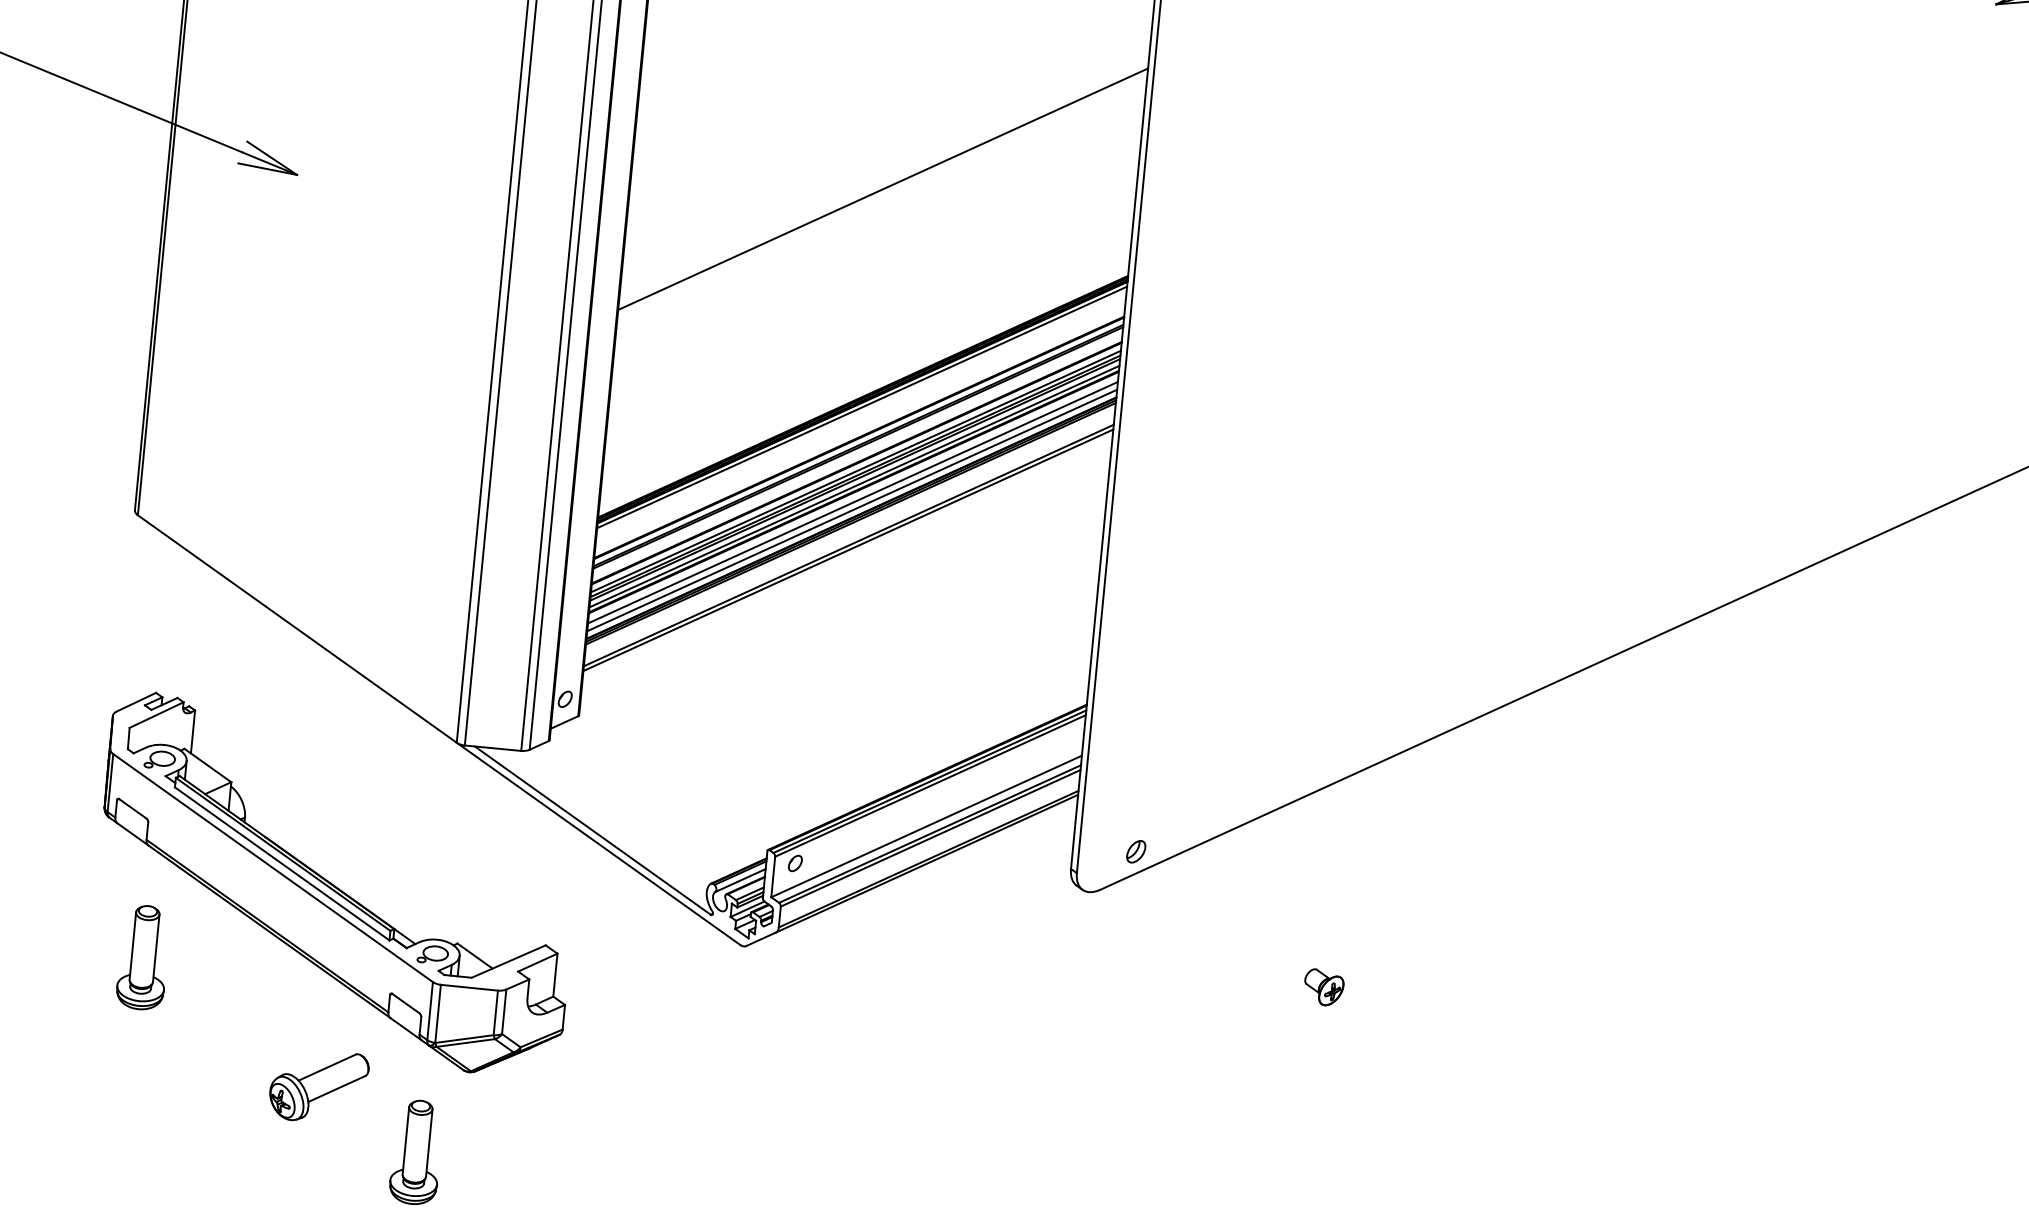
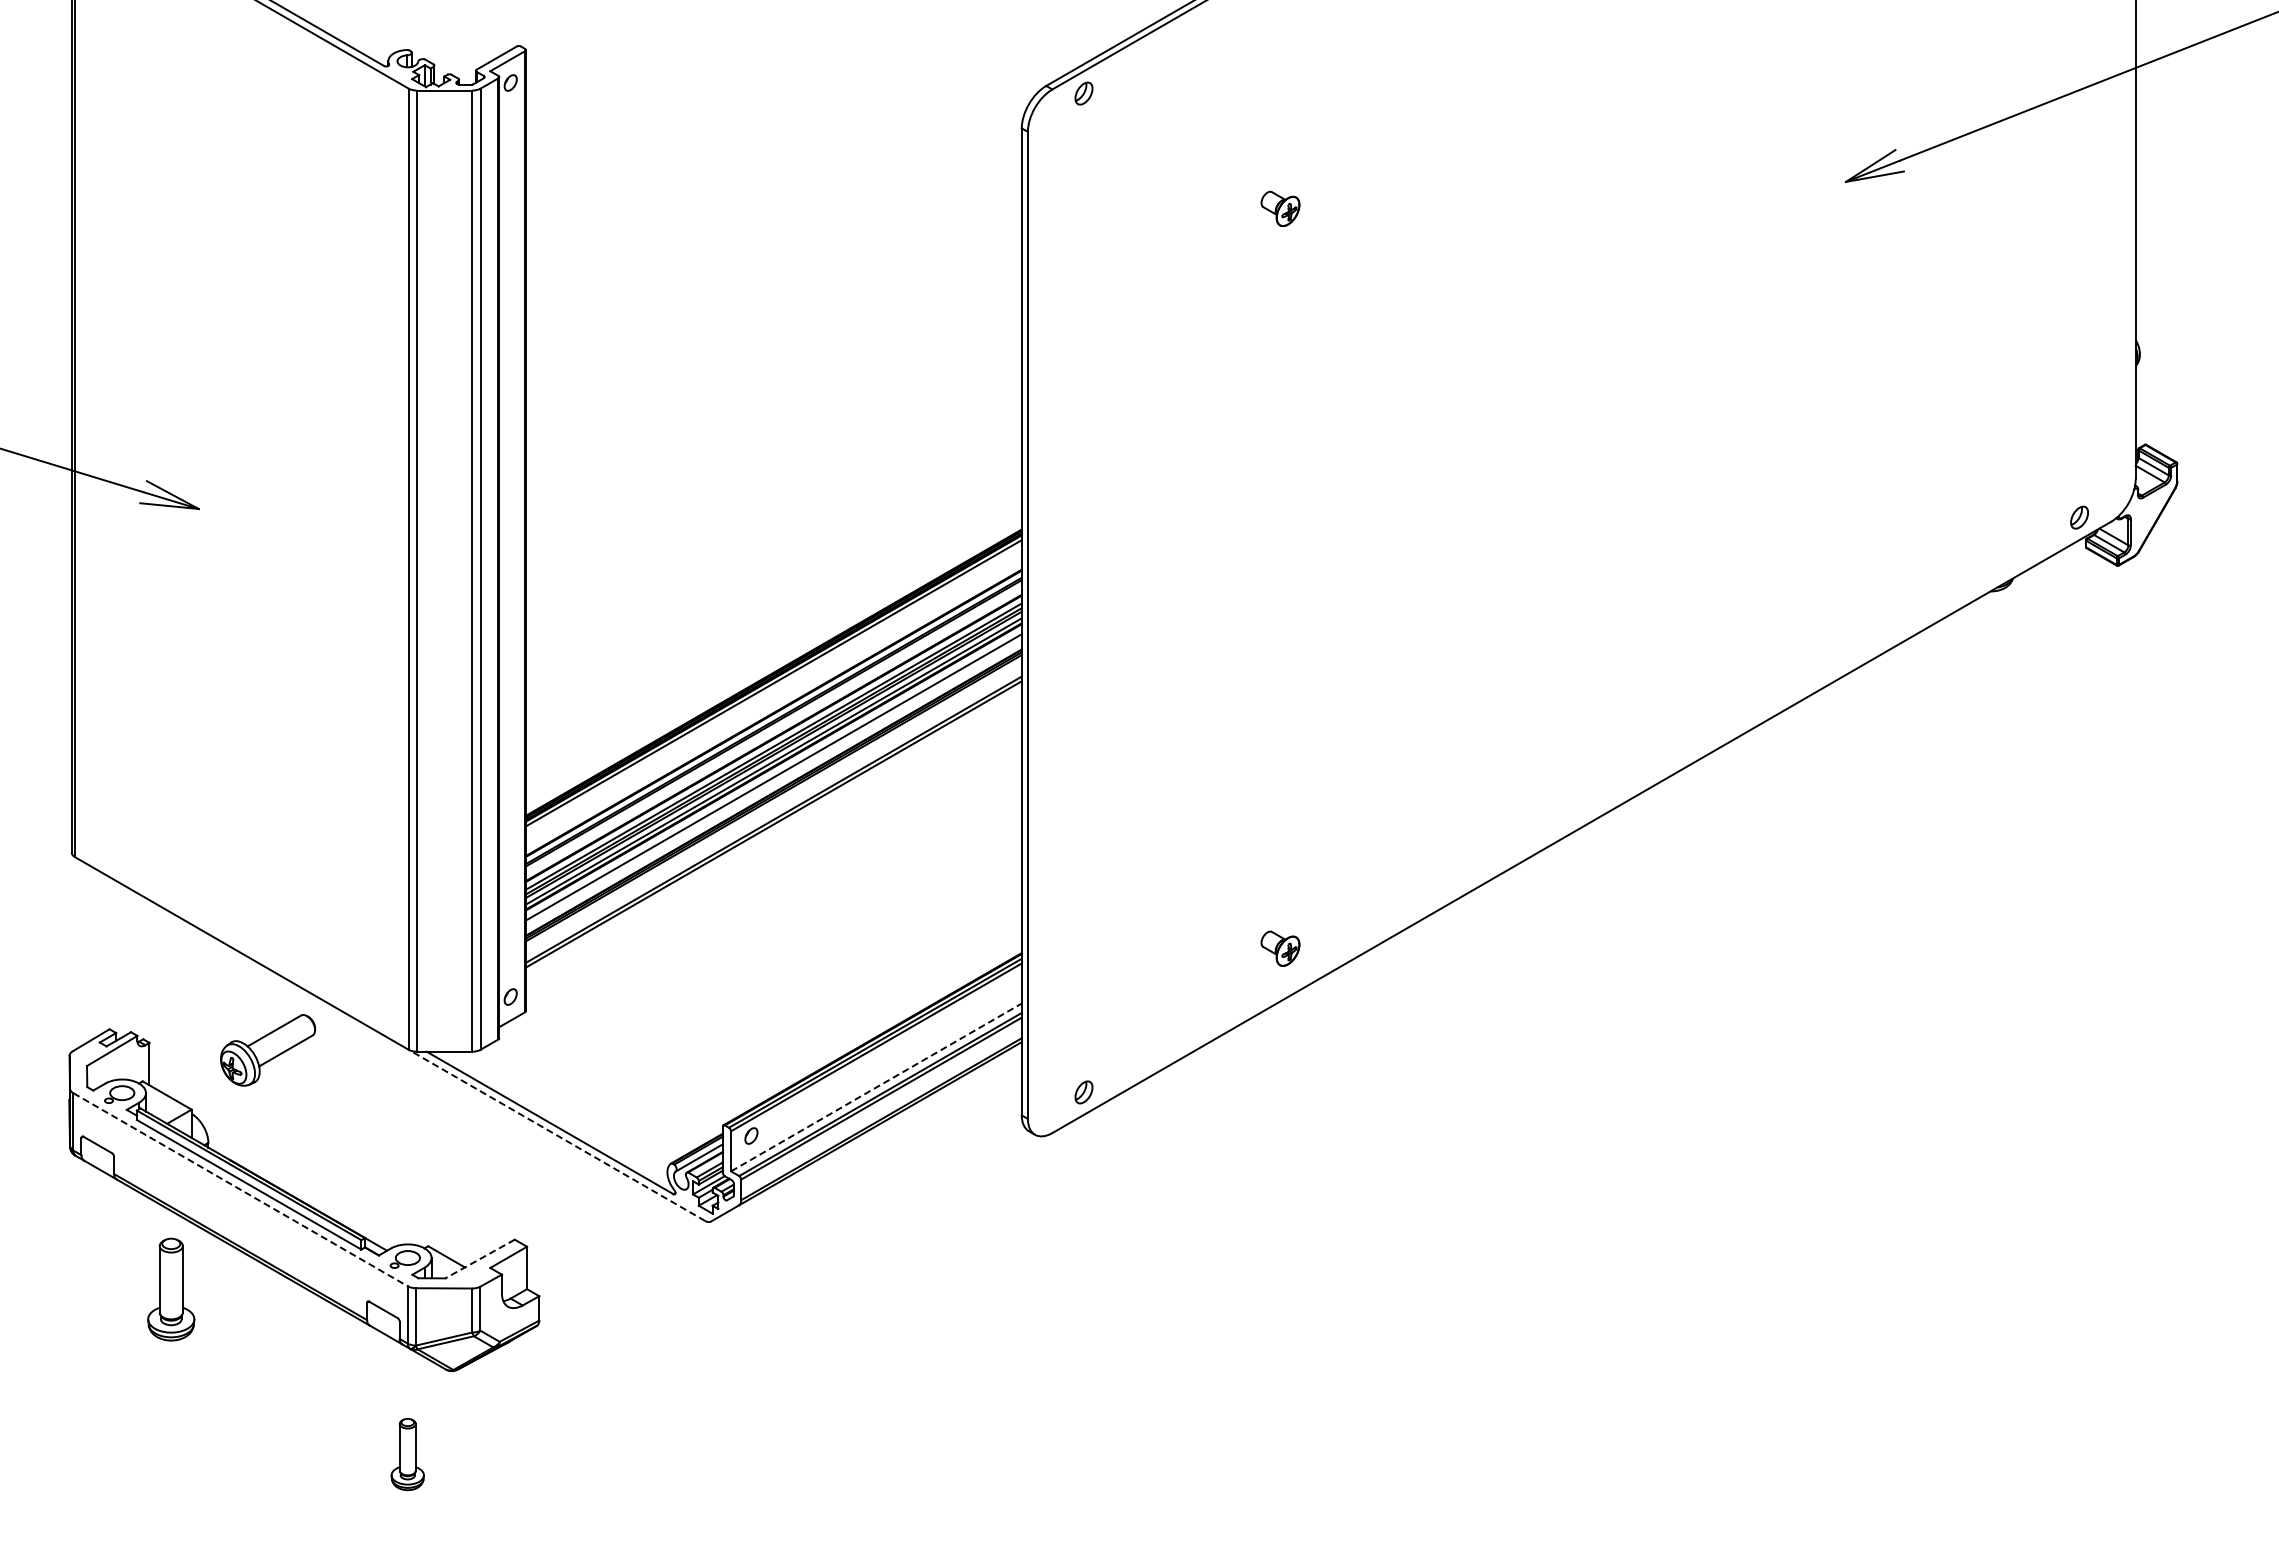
line: (882, 188) -> (773, 467), removed
line: (851, 509) -> (773, 784), removed
line: (926, 826) -> (876, 1087), solid -> dashed
line: (598, 843) -> (556, 1135), solid -> dashed
line: (273, 867) -> (241, 1189), solid -> dashed
part: (143, 957) -> (171, 1289), moved
line: (509, 962) -> (480, 1259), solid -> dashed
part: (1323, 987) -> (1280, 948), moved
part: (318, 1086) -> (267, 1050), moved
part: (416, 1152) -> (407, 1454), size x0.7

